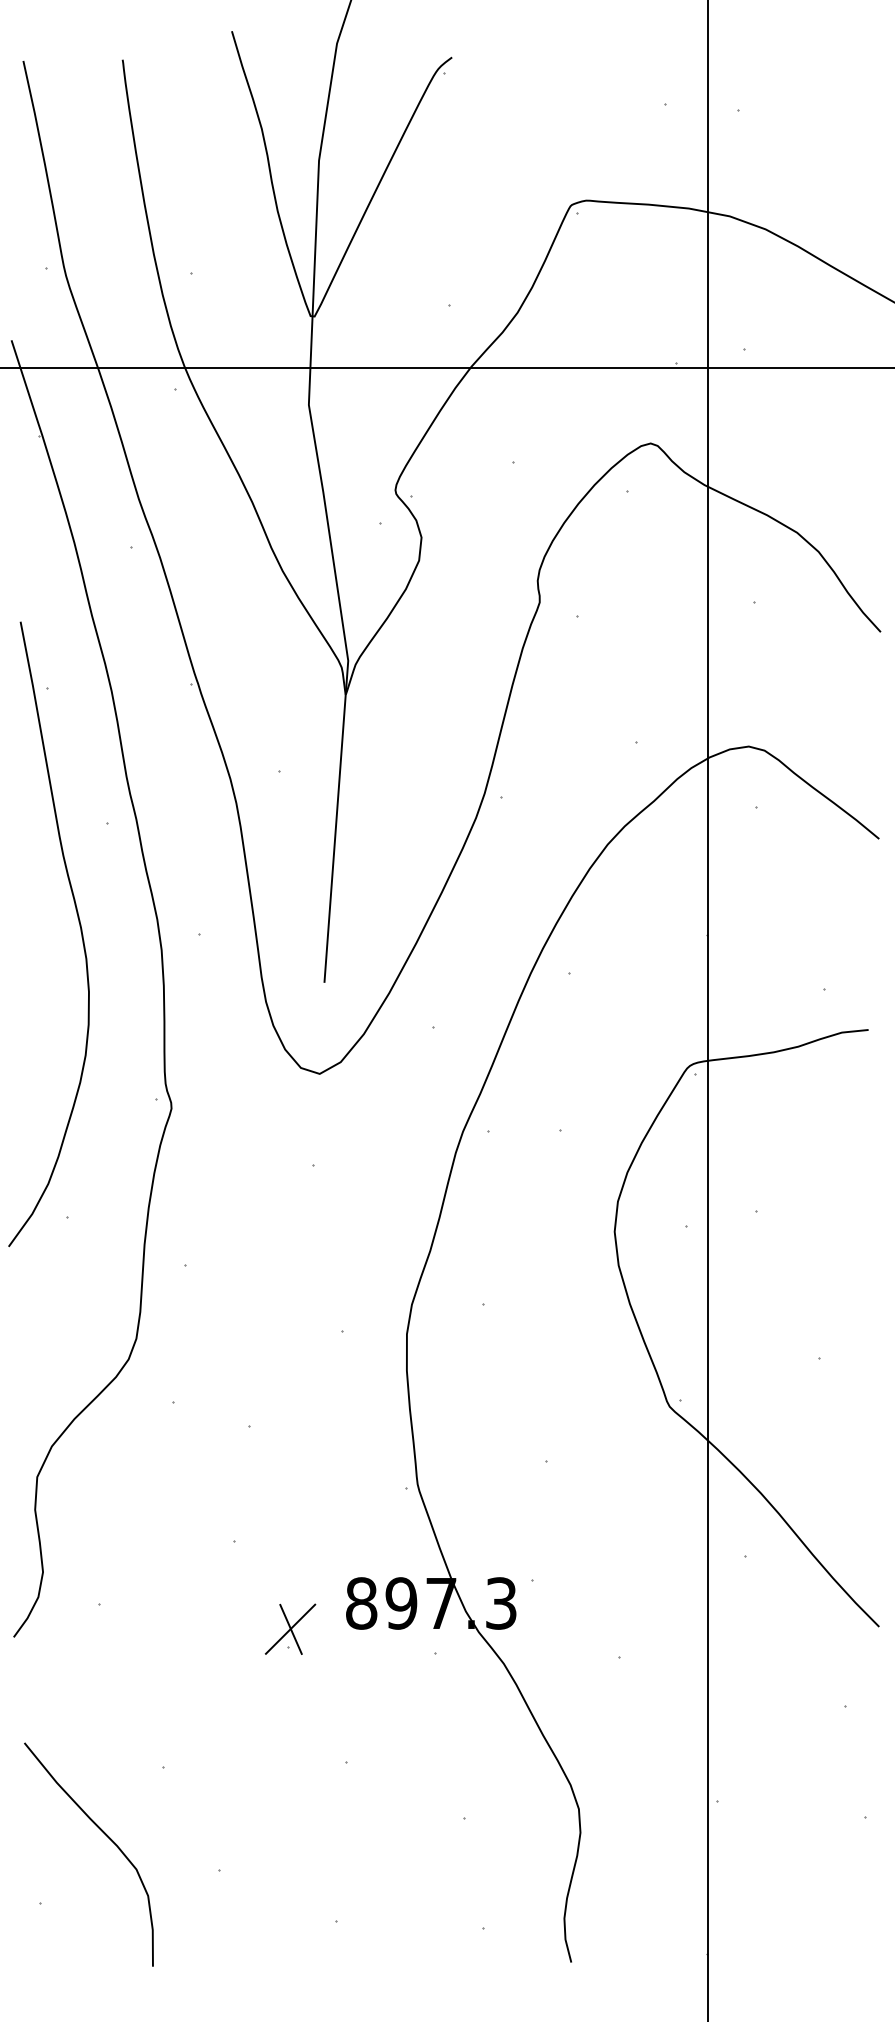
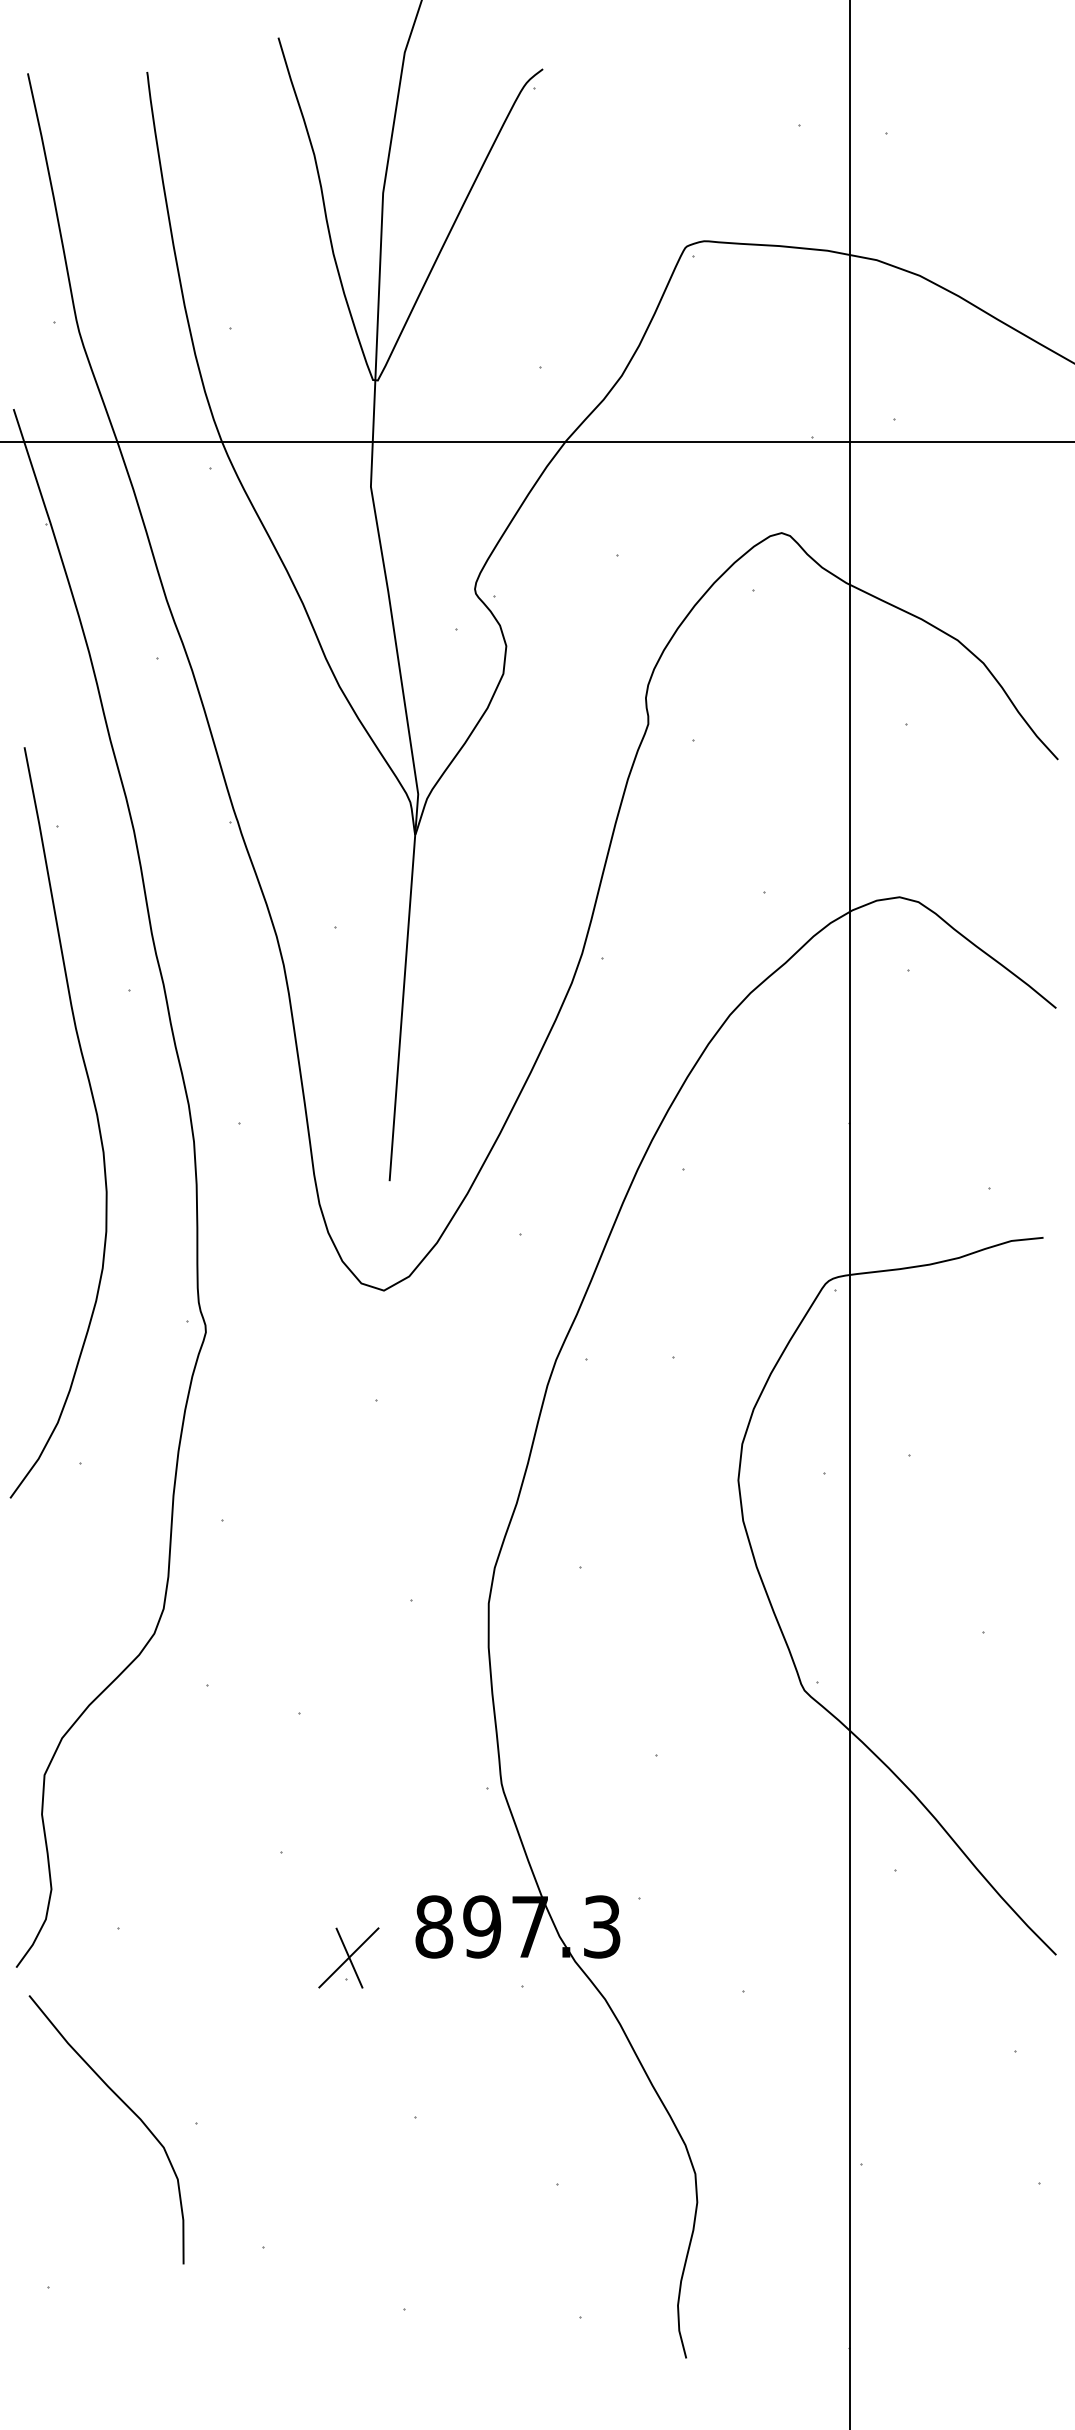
curve: (106, 1836) -> (127, 2107), moved

